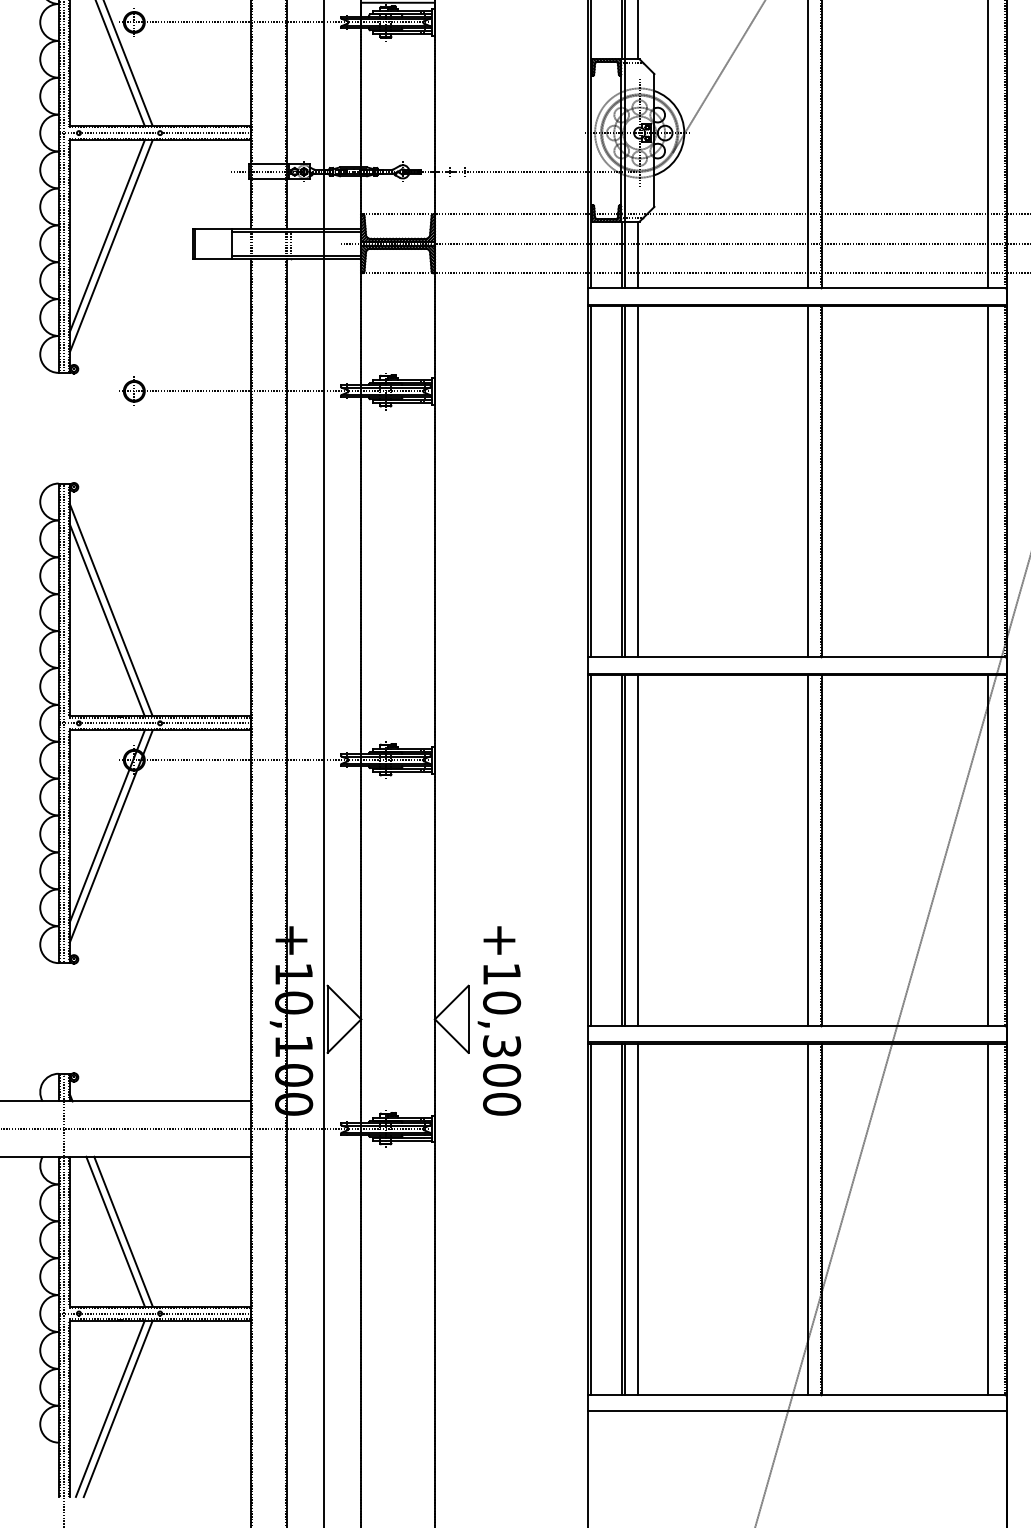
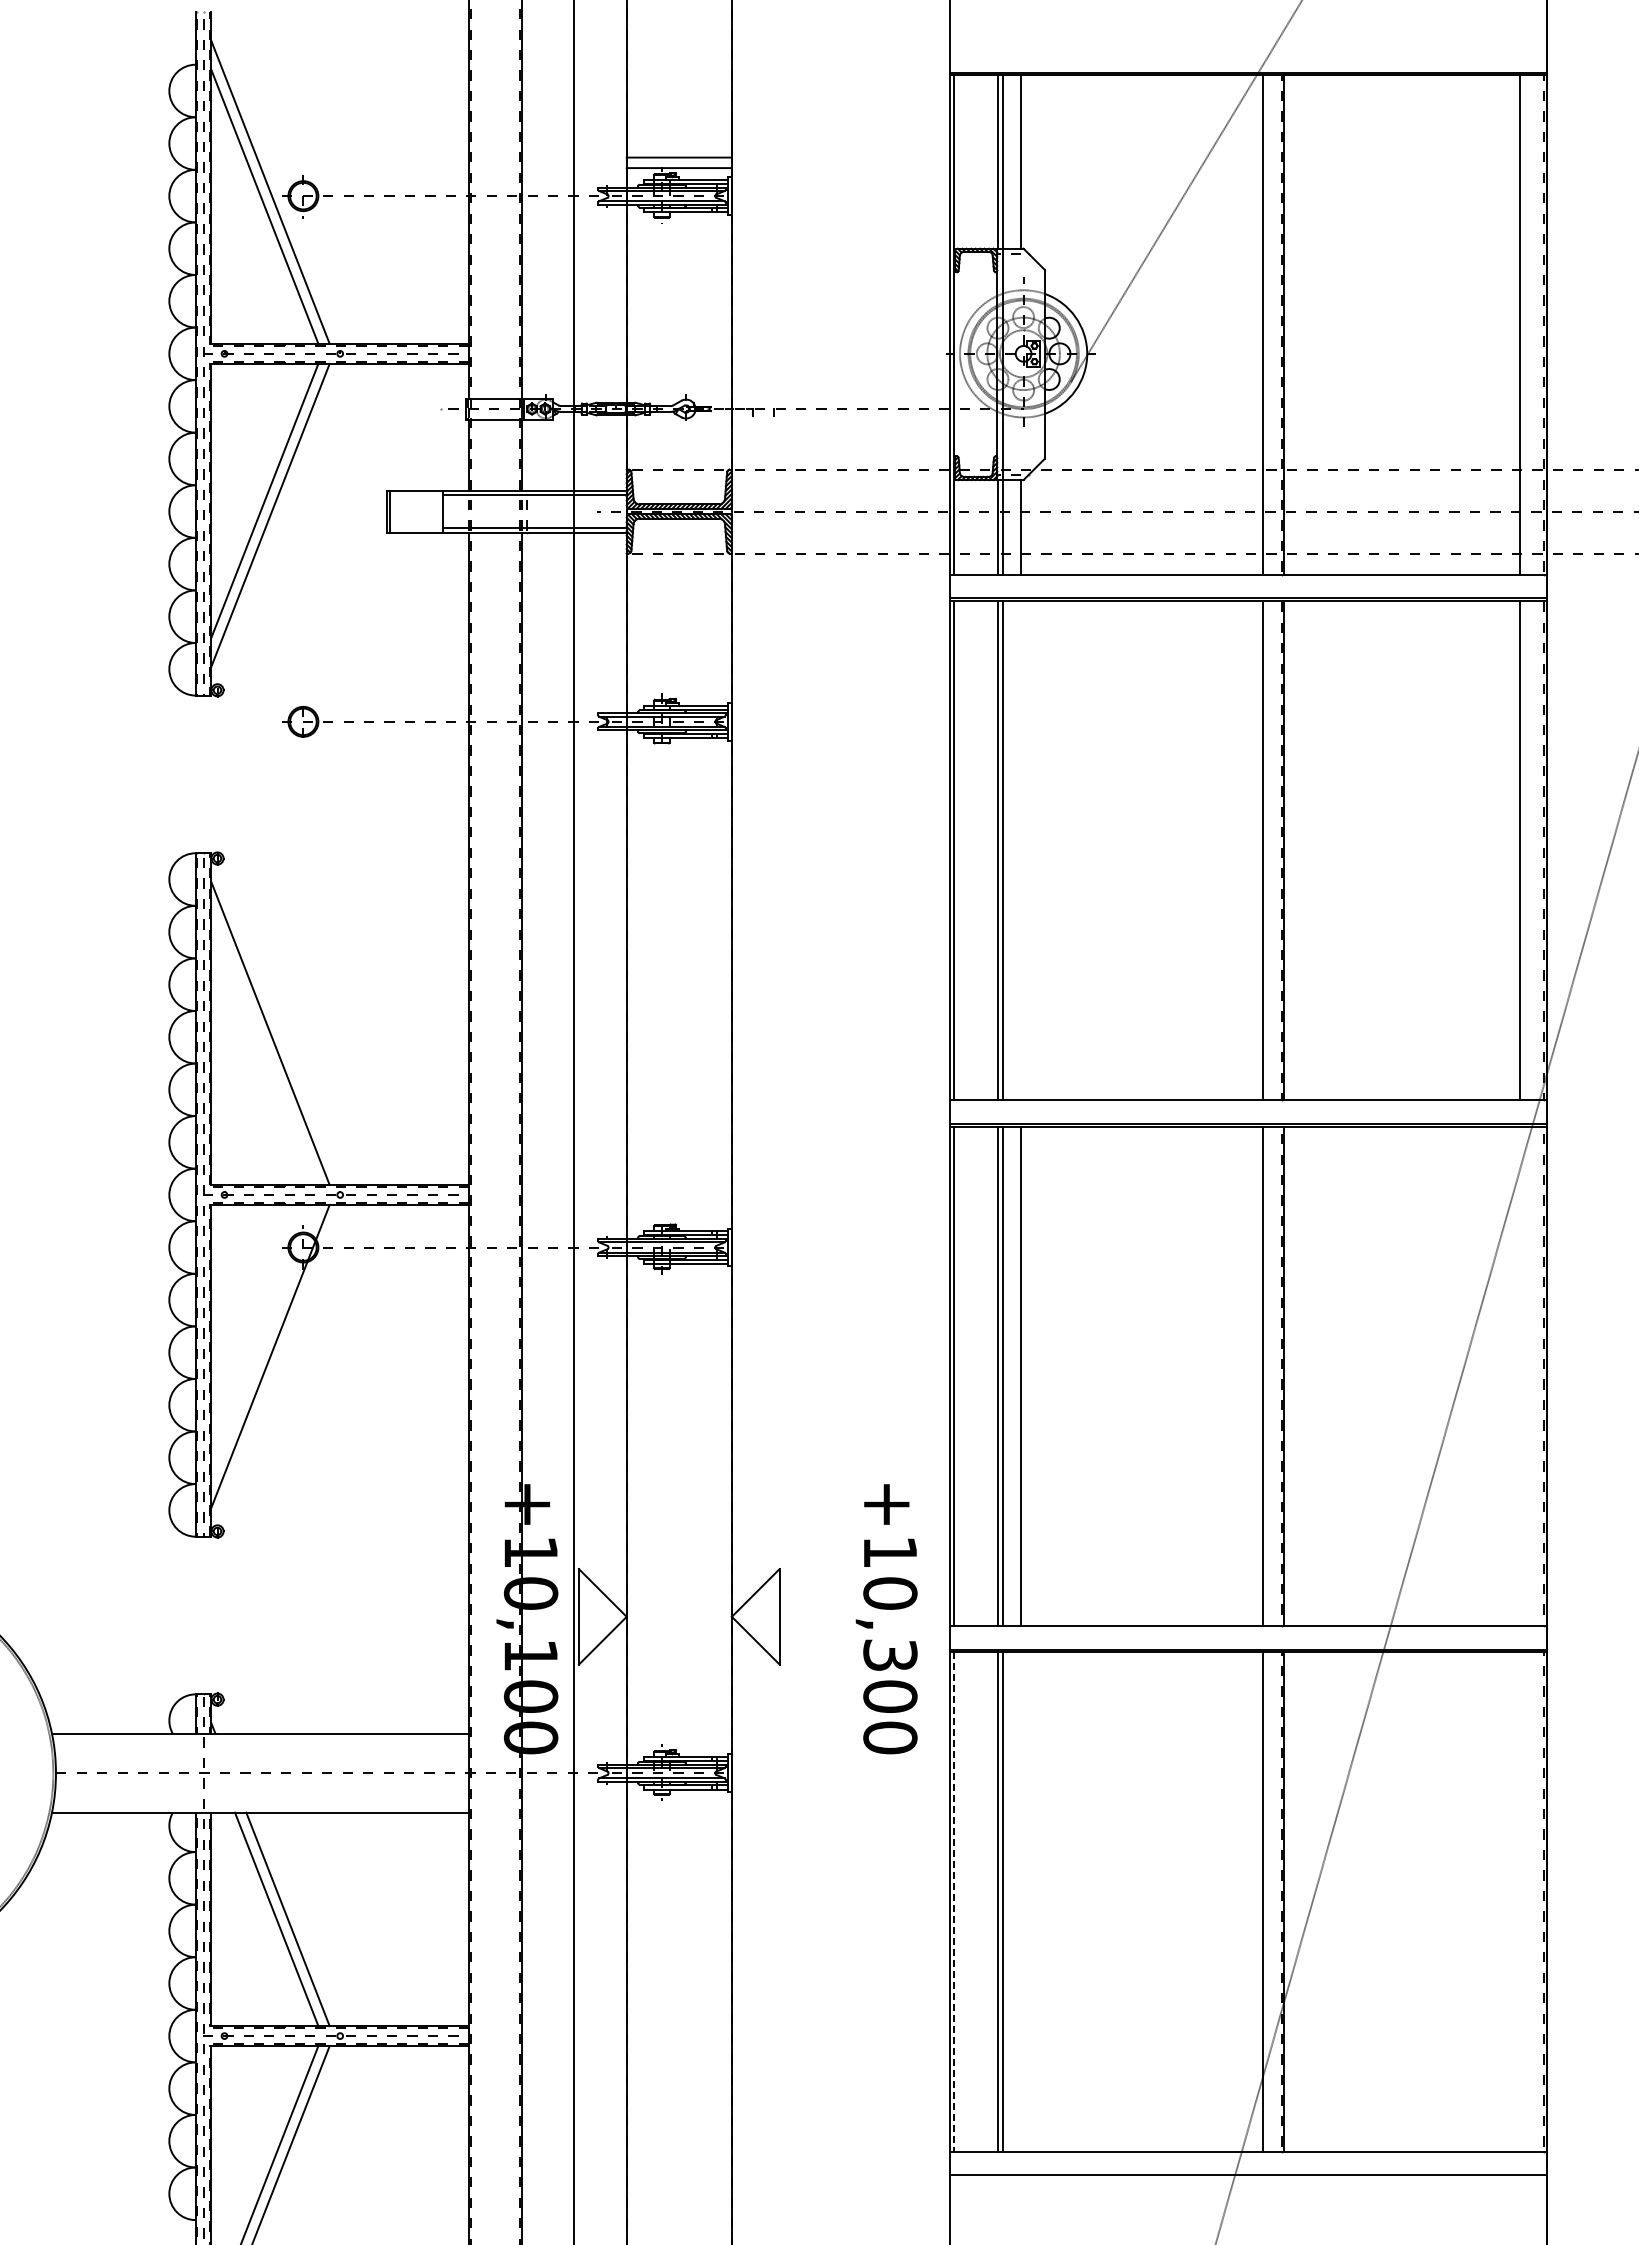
line: (637, 481) -> (1020, 850), removed
line: (107, 619) -> (264, 1047), removed
line: (107, 826) -> (264, 1341), removed
line: (988, 850) -> (1520, 1376), removed
text: (499, 1021) -> (886, 1619), moved
line: (591, 1219) -> (954, 1902), solid -> dashed
line: (637, 1219) -> (1020, 1901), removed
line: (988, 1219) -> (1520, 1901), removed

